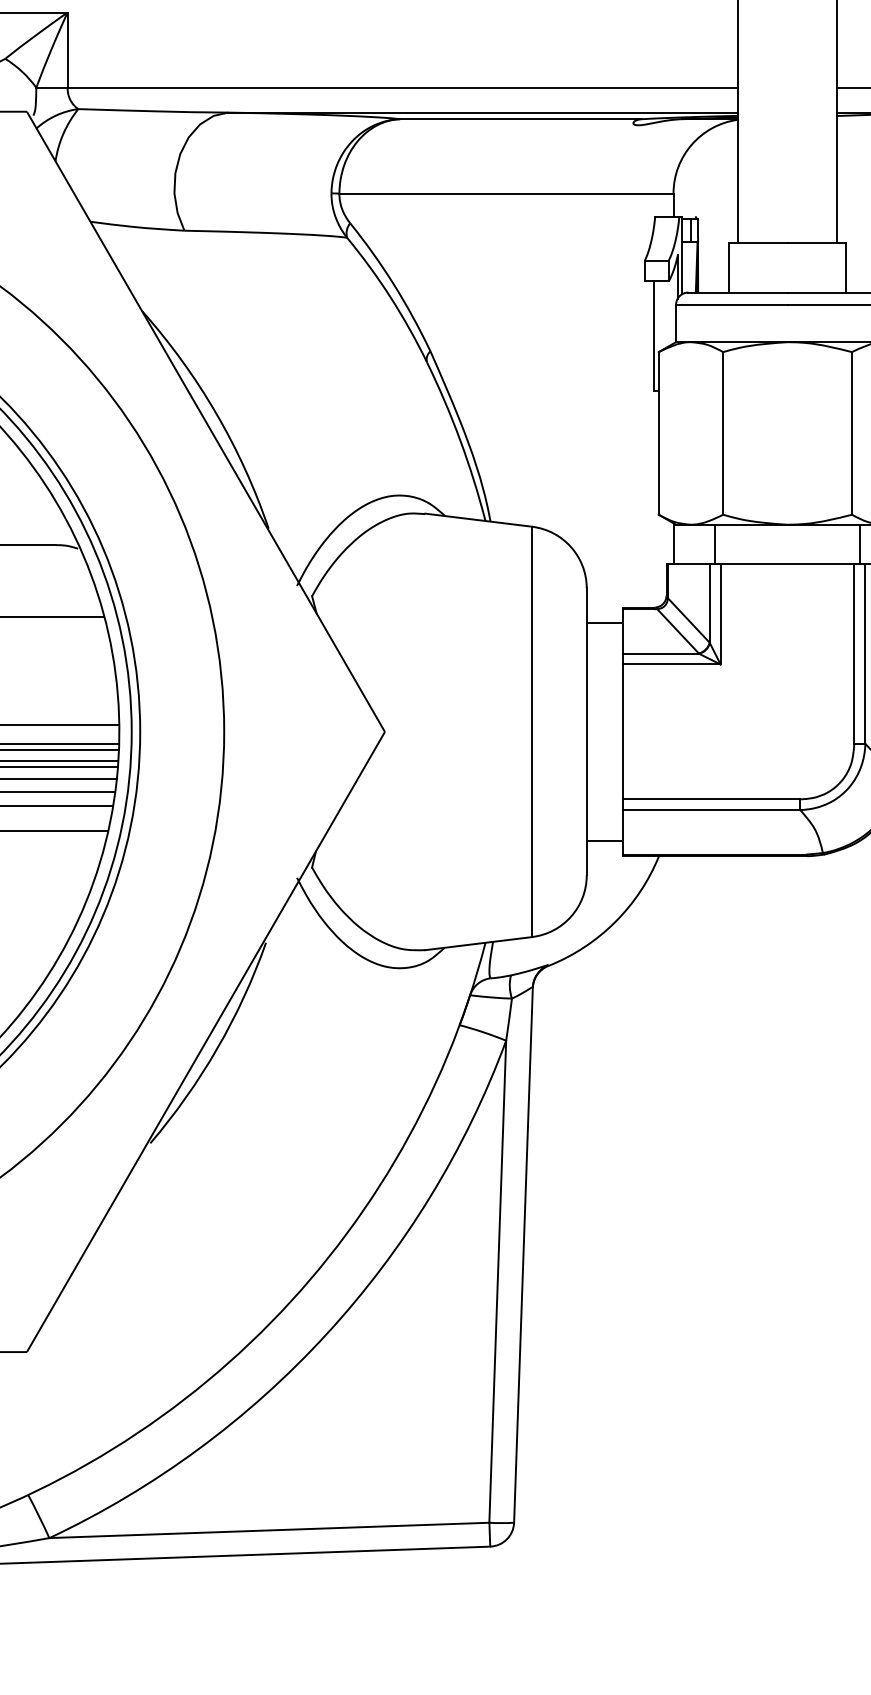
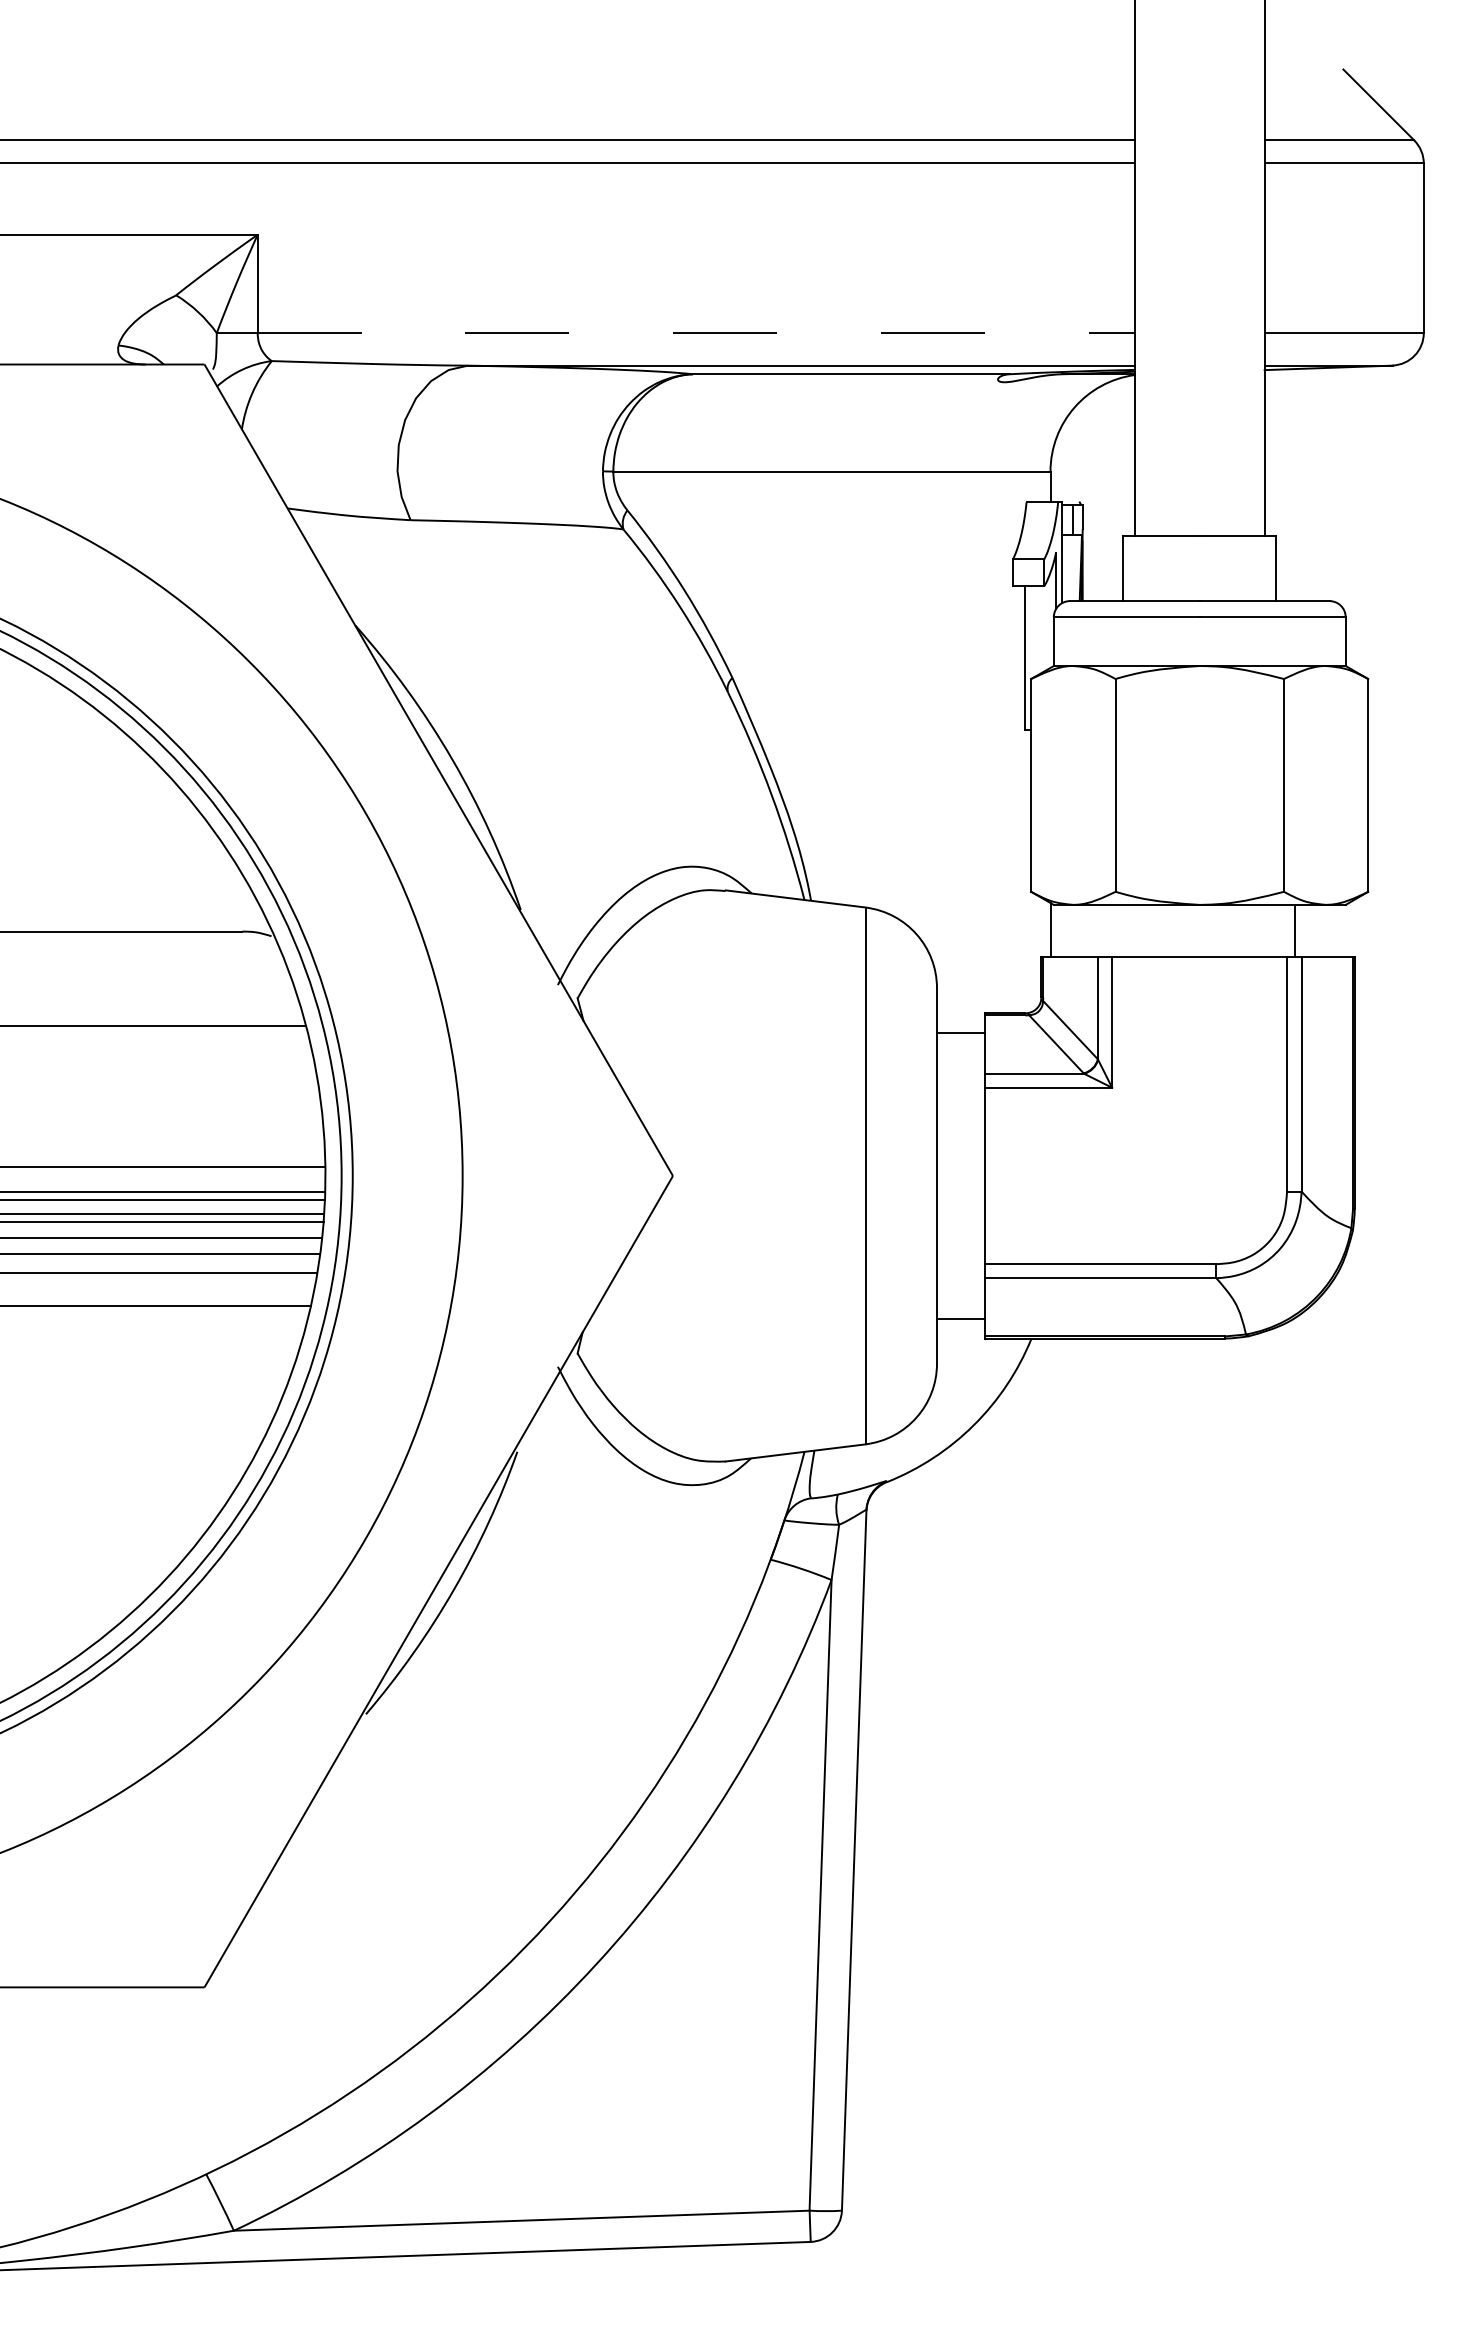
line: (402, 88) -> (696, 333), solid -> dashed
line: (714, 544) -> (1104, 930), removed

